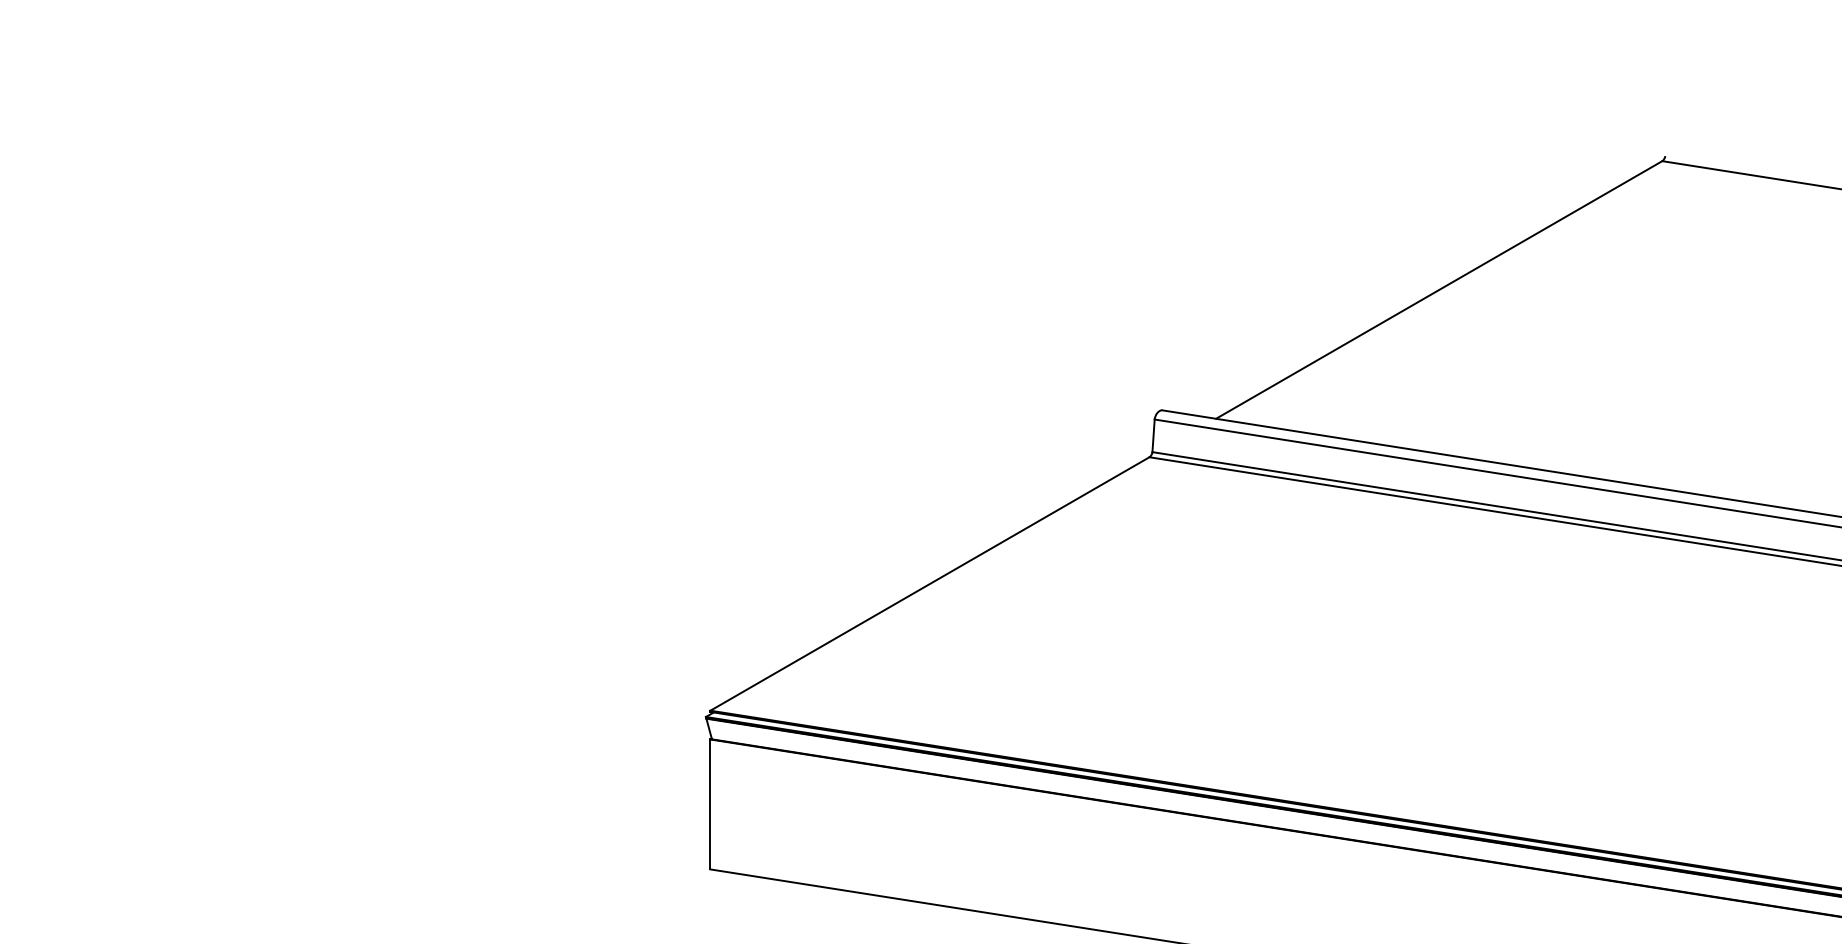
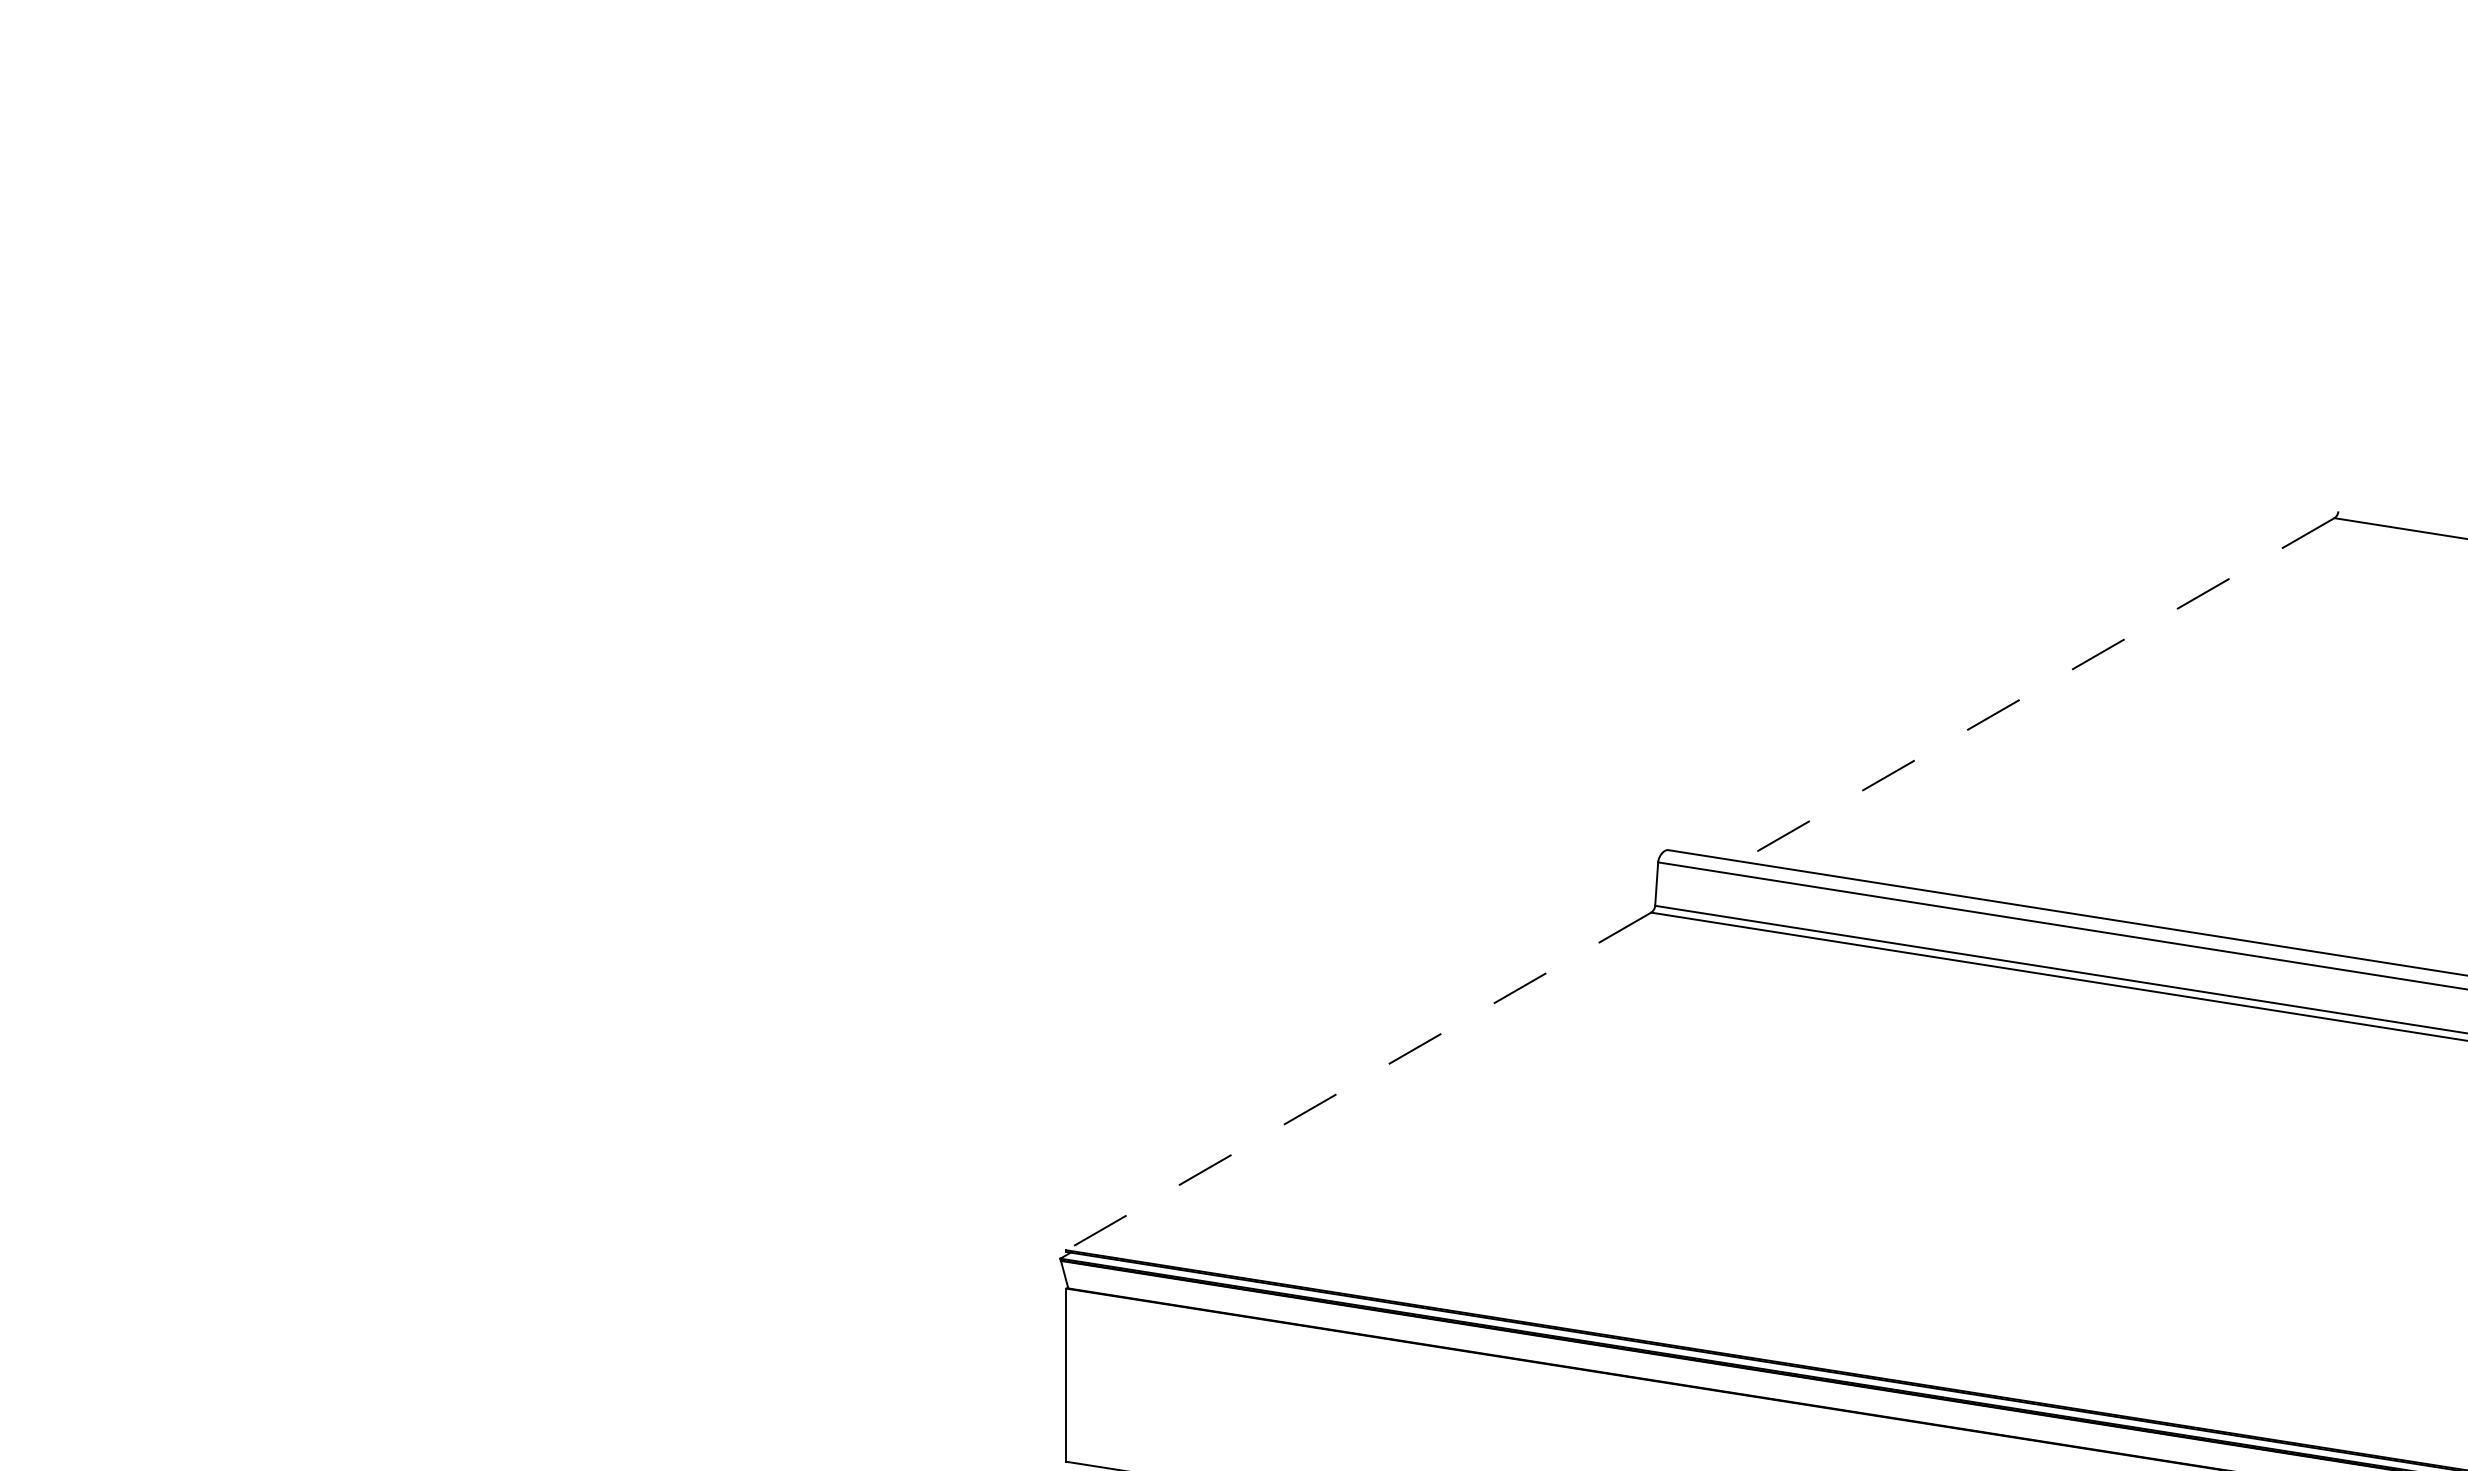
line: (1438, 290) -> (2036, 690), solid -> dashed
line: (929, 584) -> (1358, 1081), solid -> dashed

